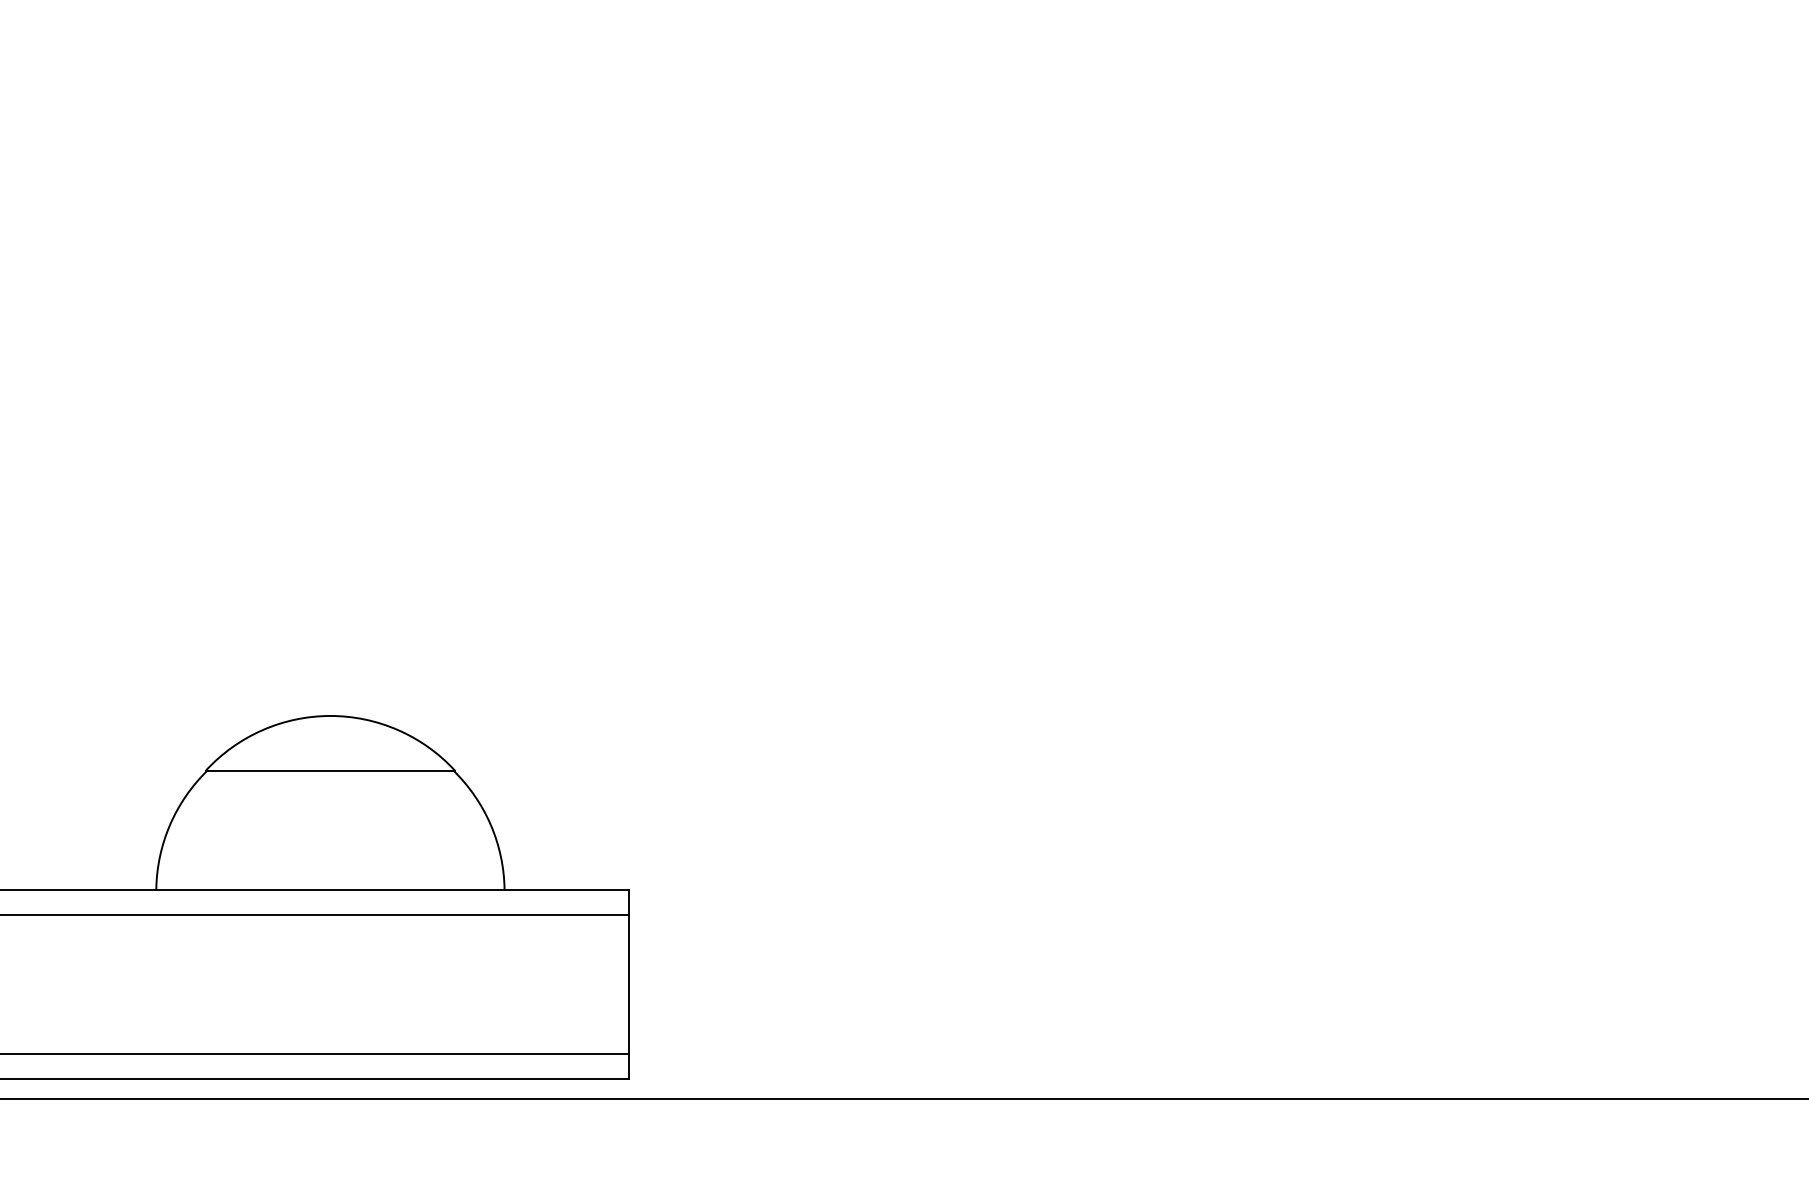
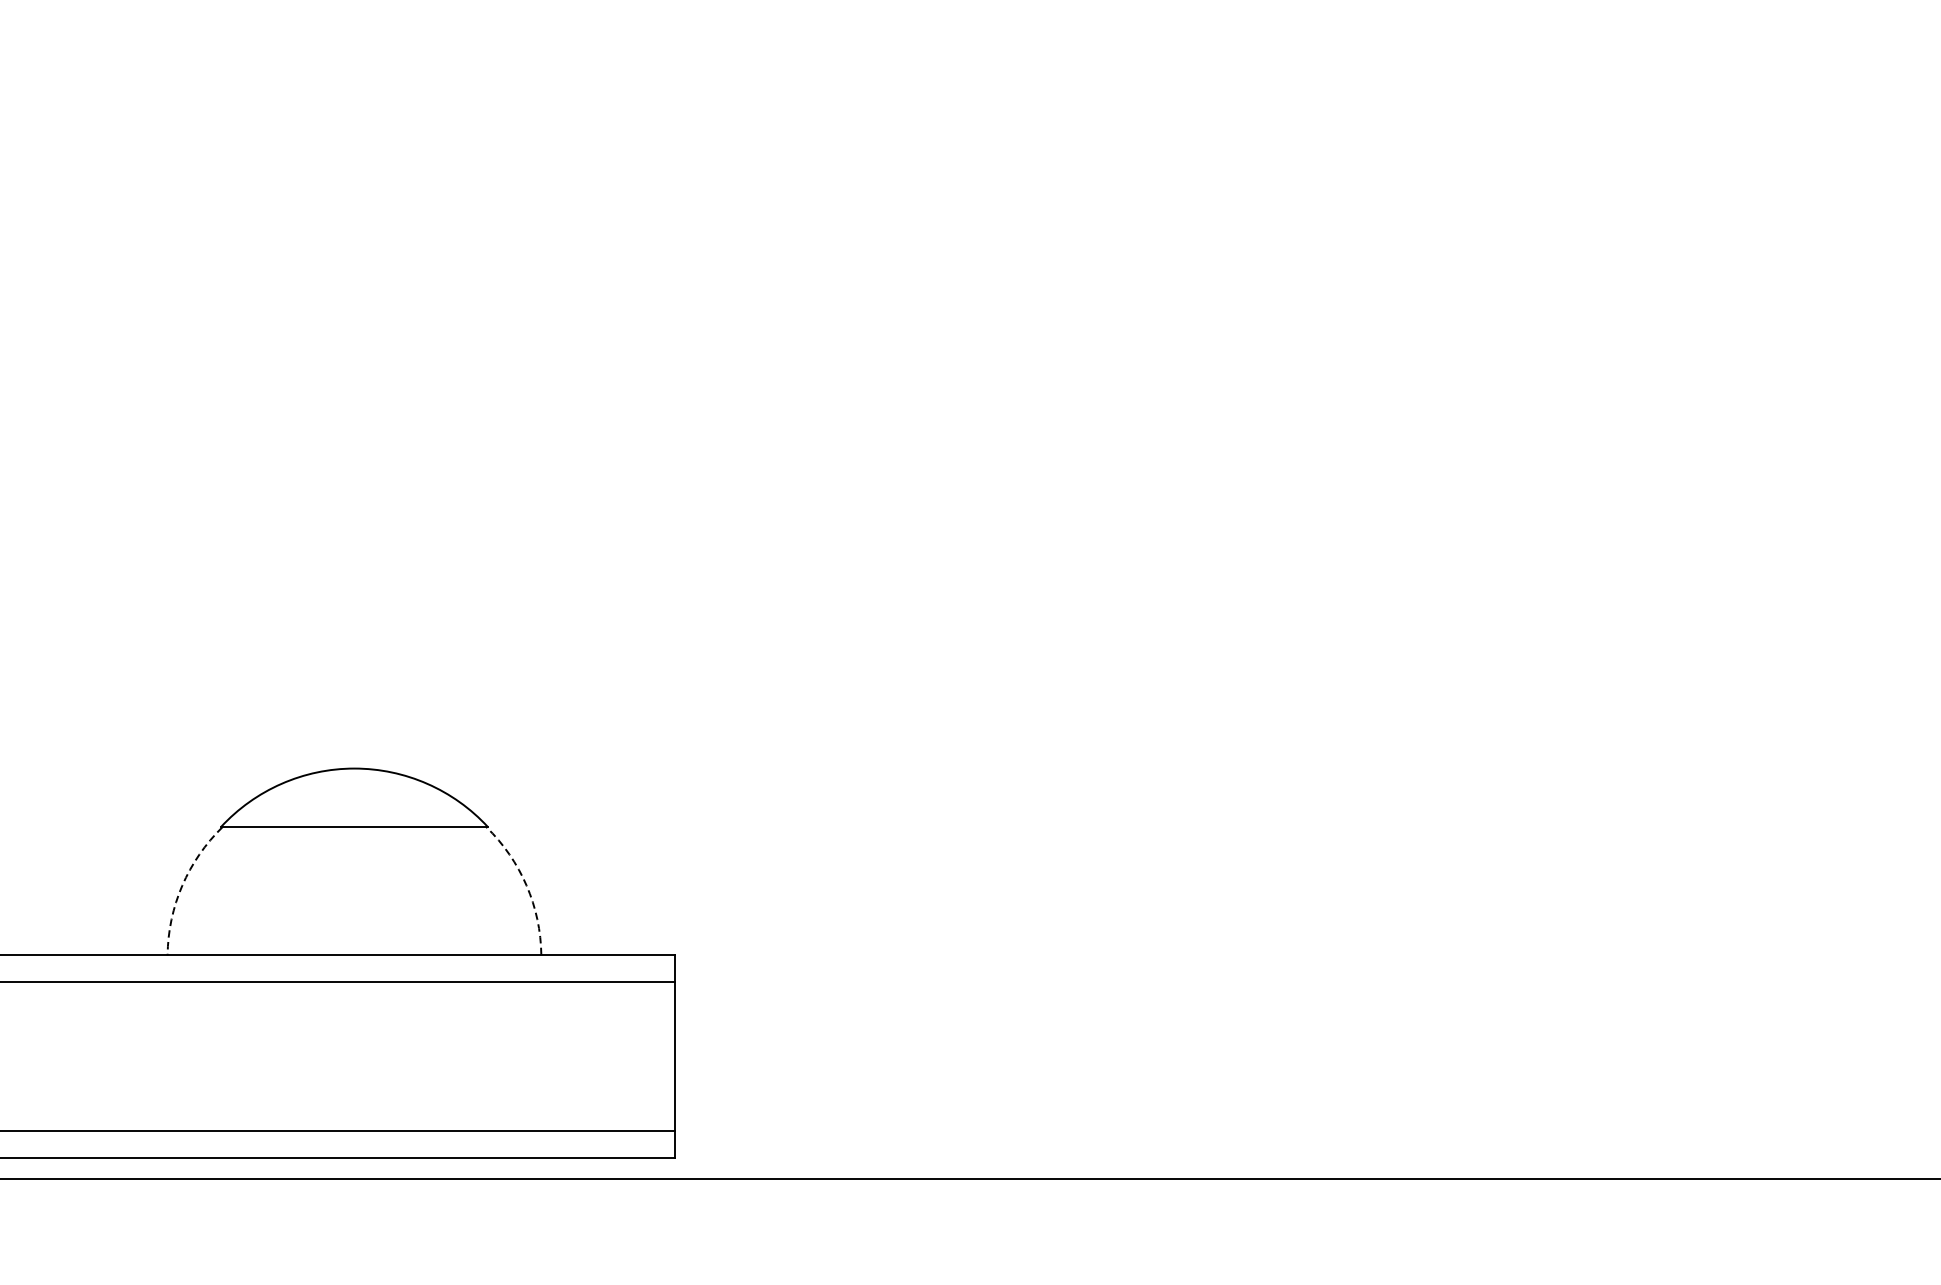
arc: (170, 825) -> (182, 886), solid -> dashed
arc: (490, 825) -> (526, 886), solid -> dashed

